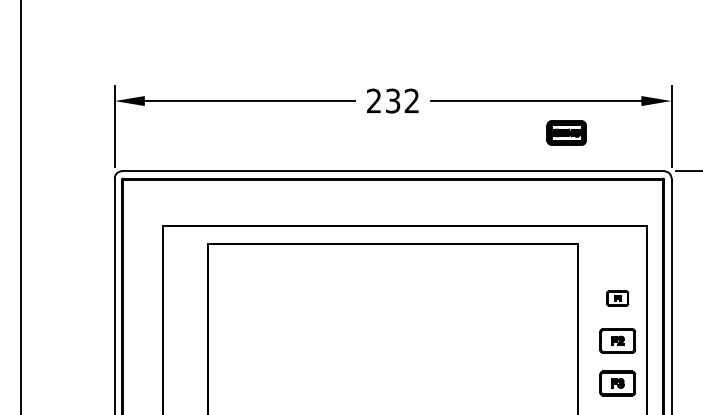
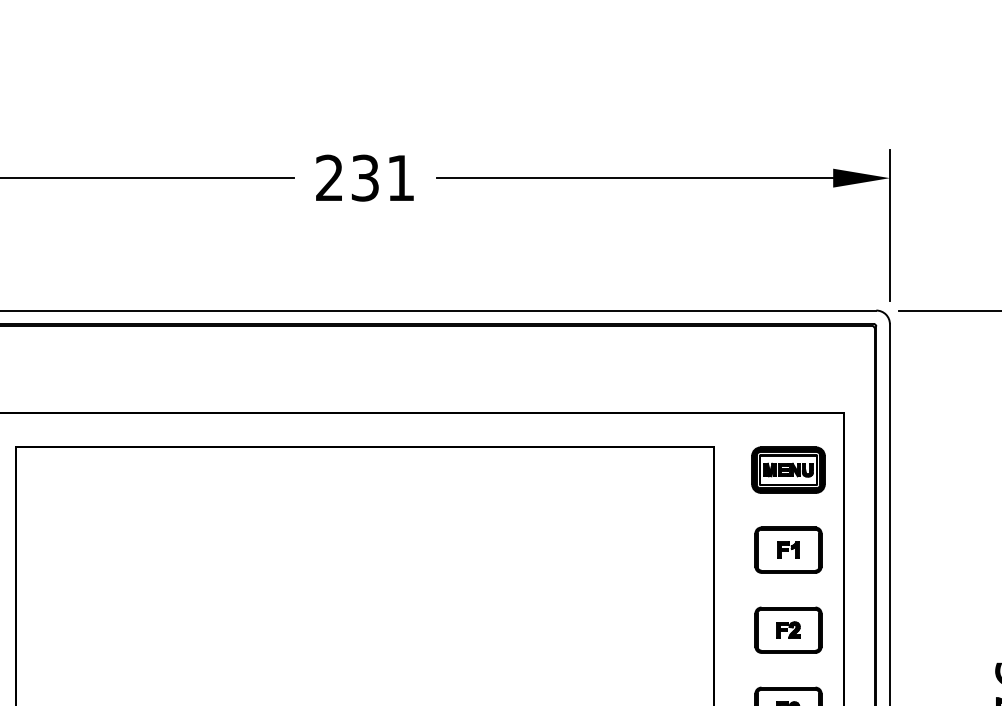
text: (411, 100) -> (400, 177), 232 -> 231
part: (566, 132) -> (788, 469), moved
part: (617, 298) -> (788, 550), size x1.67

